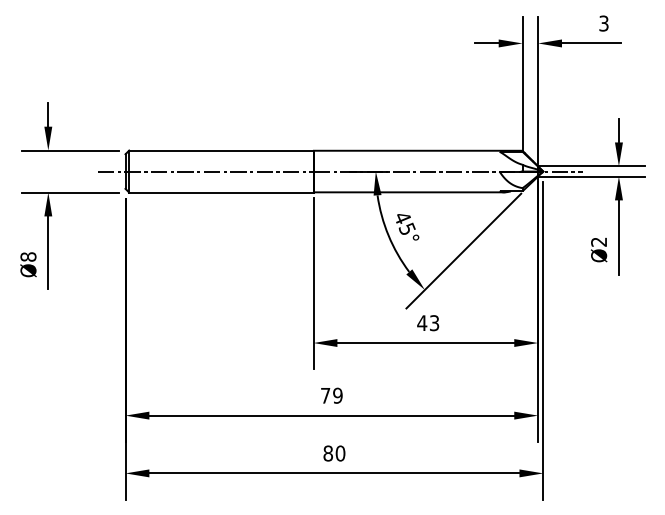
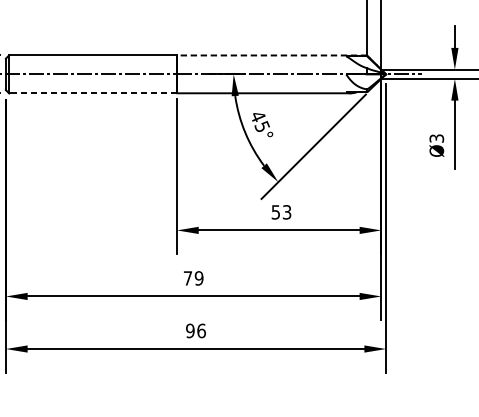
line: (417, 150) -> (271, 55), solid -> dashed
line: (220, 192) -> (92, 93), solid -> dashed
text: (599, 241) -> (437, 138), Ø2 -> Ø3
text: (422, 323) -> (276, 212), 43 -> 53
text: (334, 453) -> (196, 330), 80 -> 96

